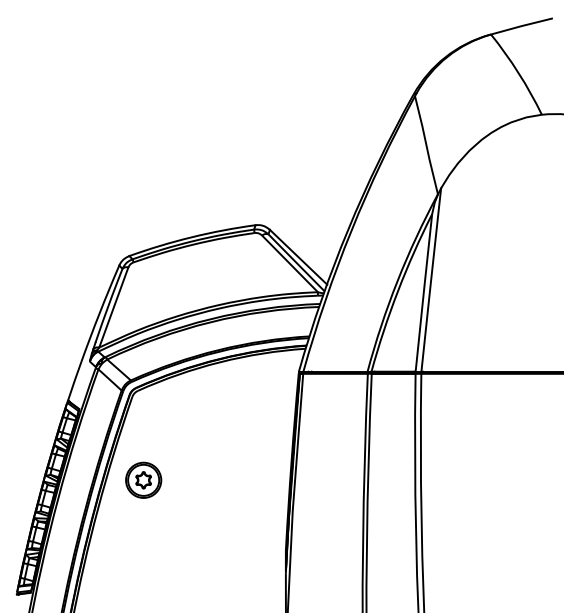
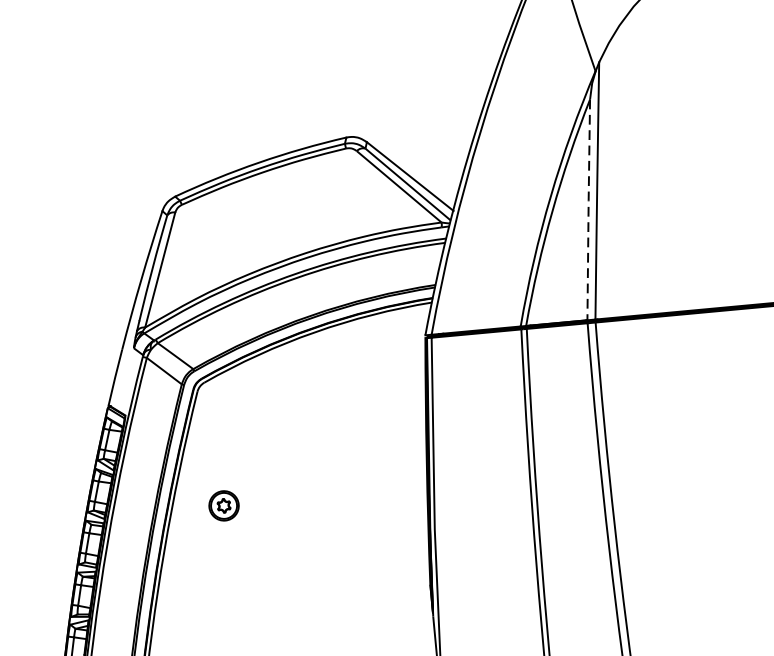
line: (423, 292) -> (588, 209), solid -> dashed
part: (143, 479) -> (223, 504), size x0.6

